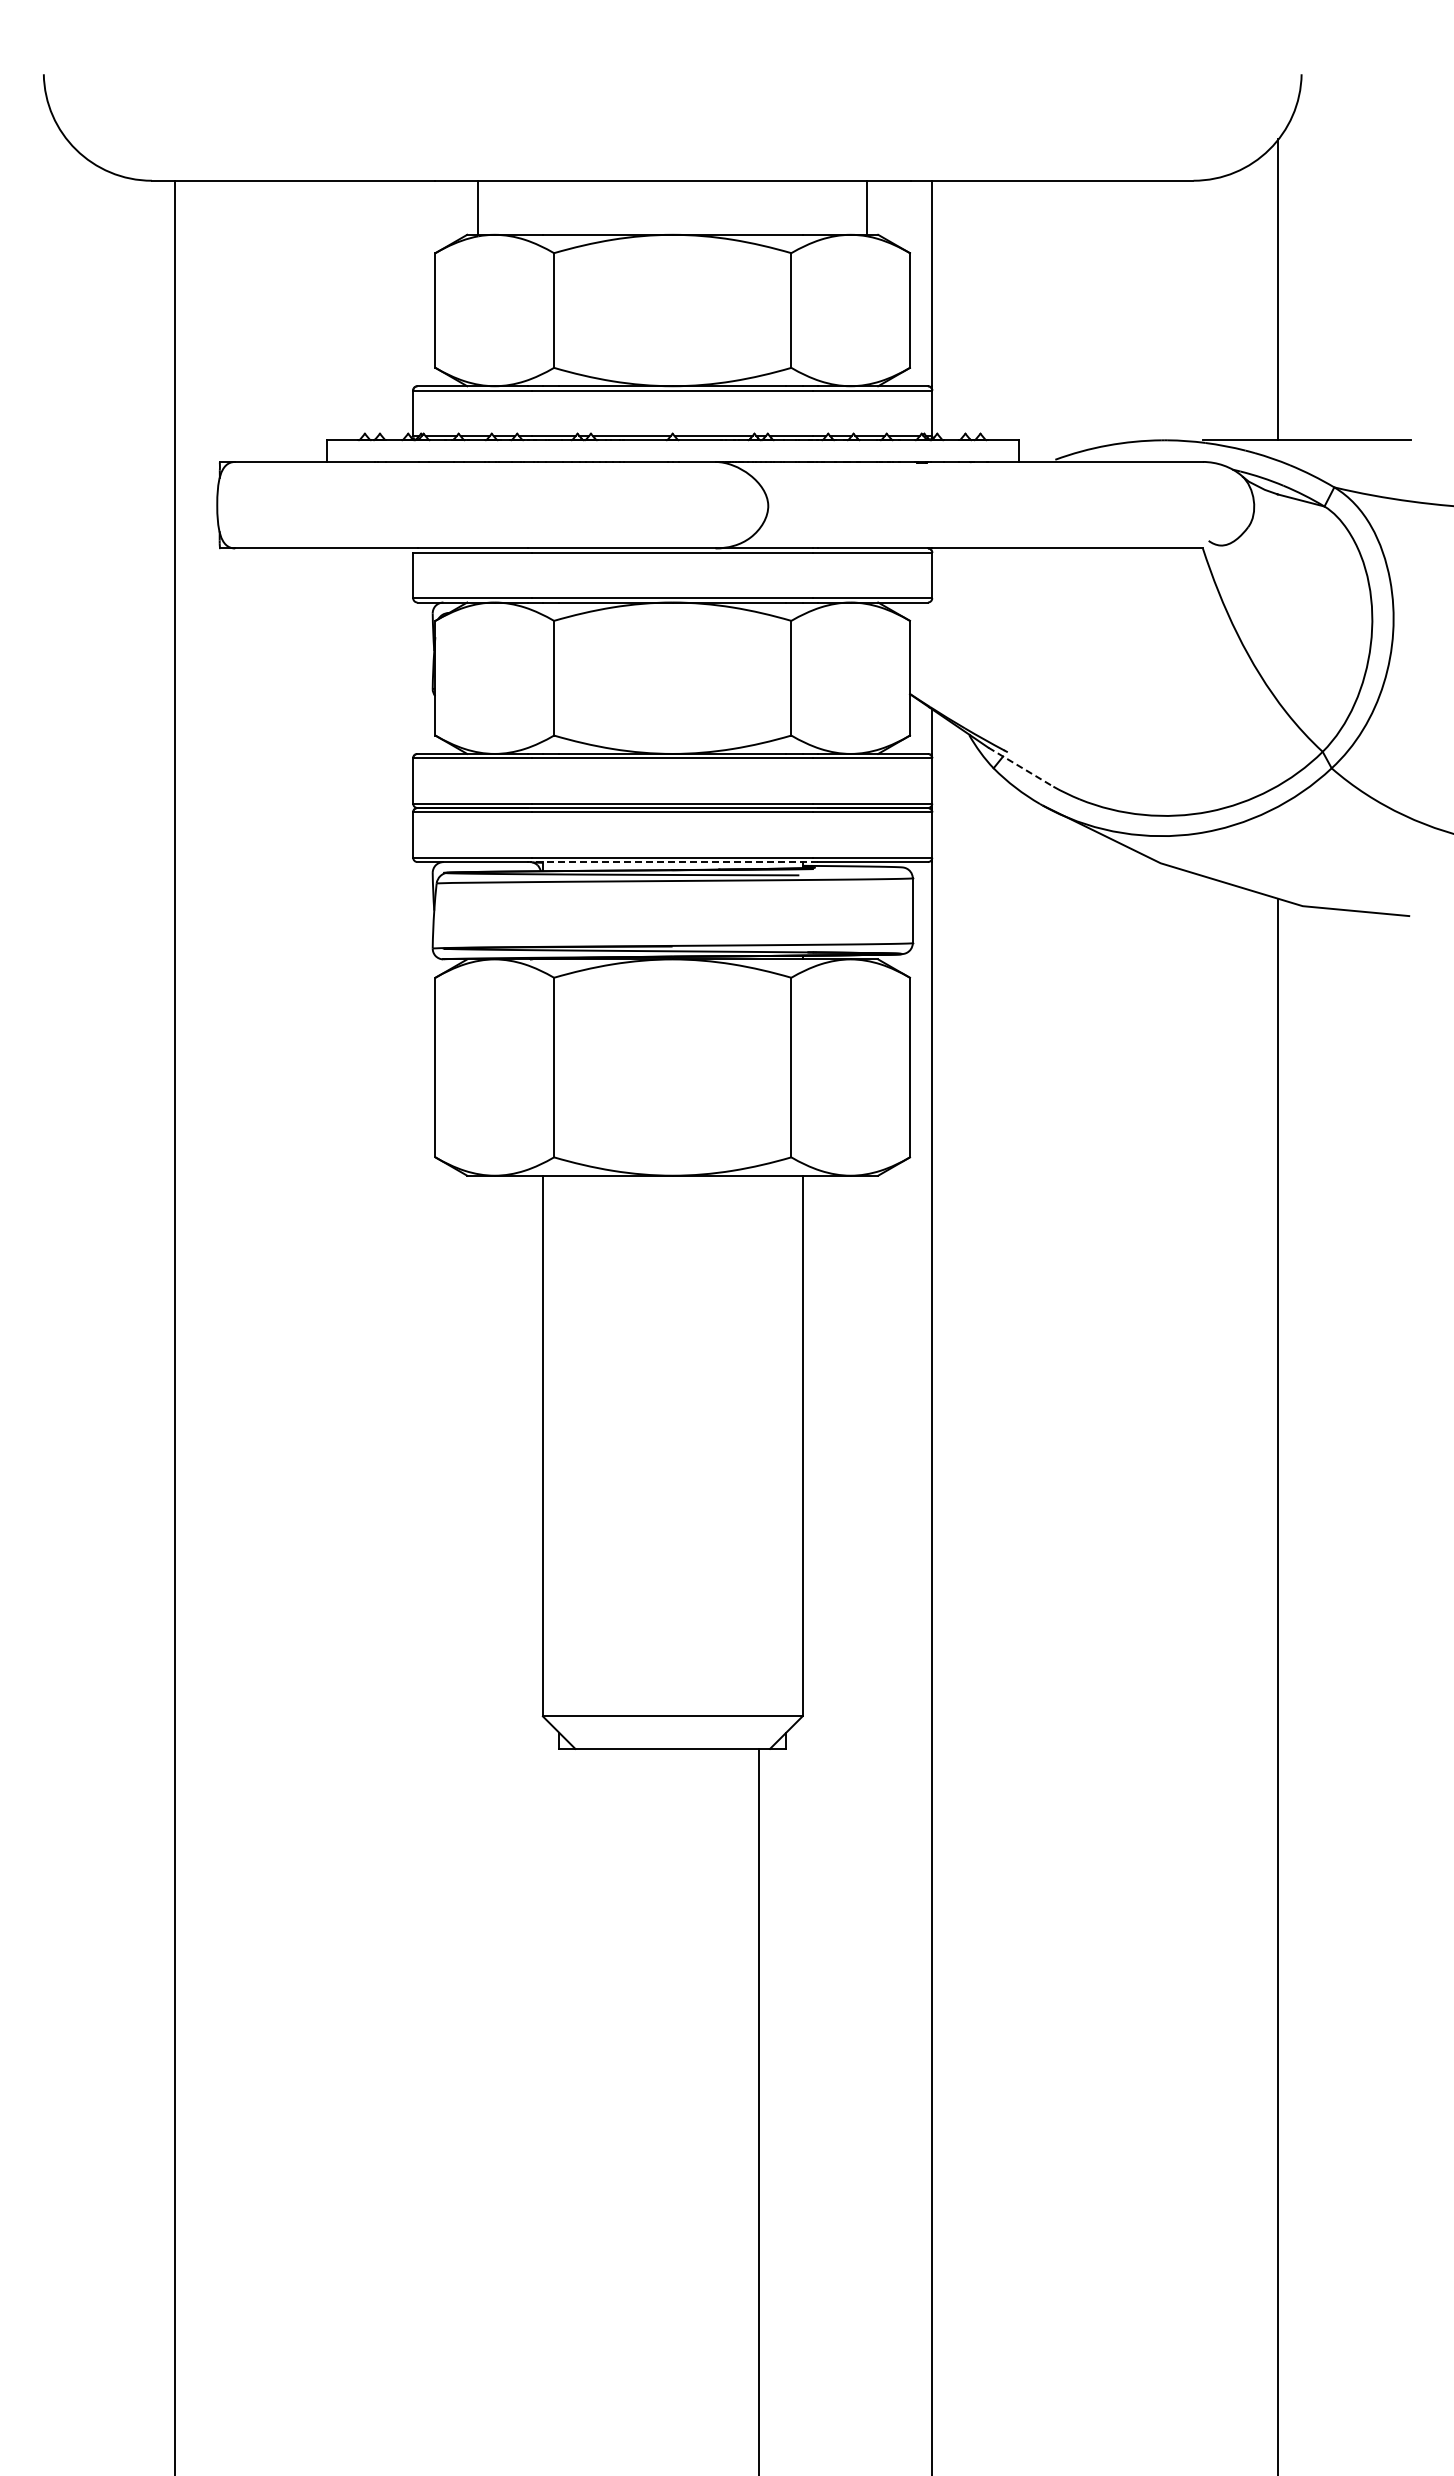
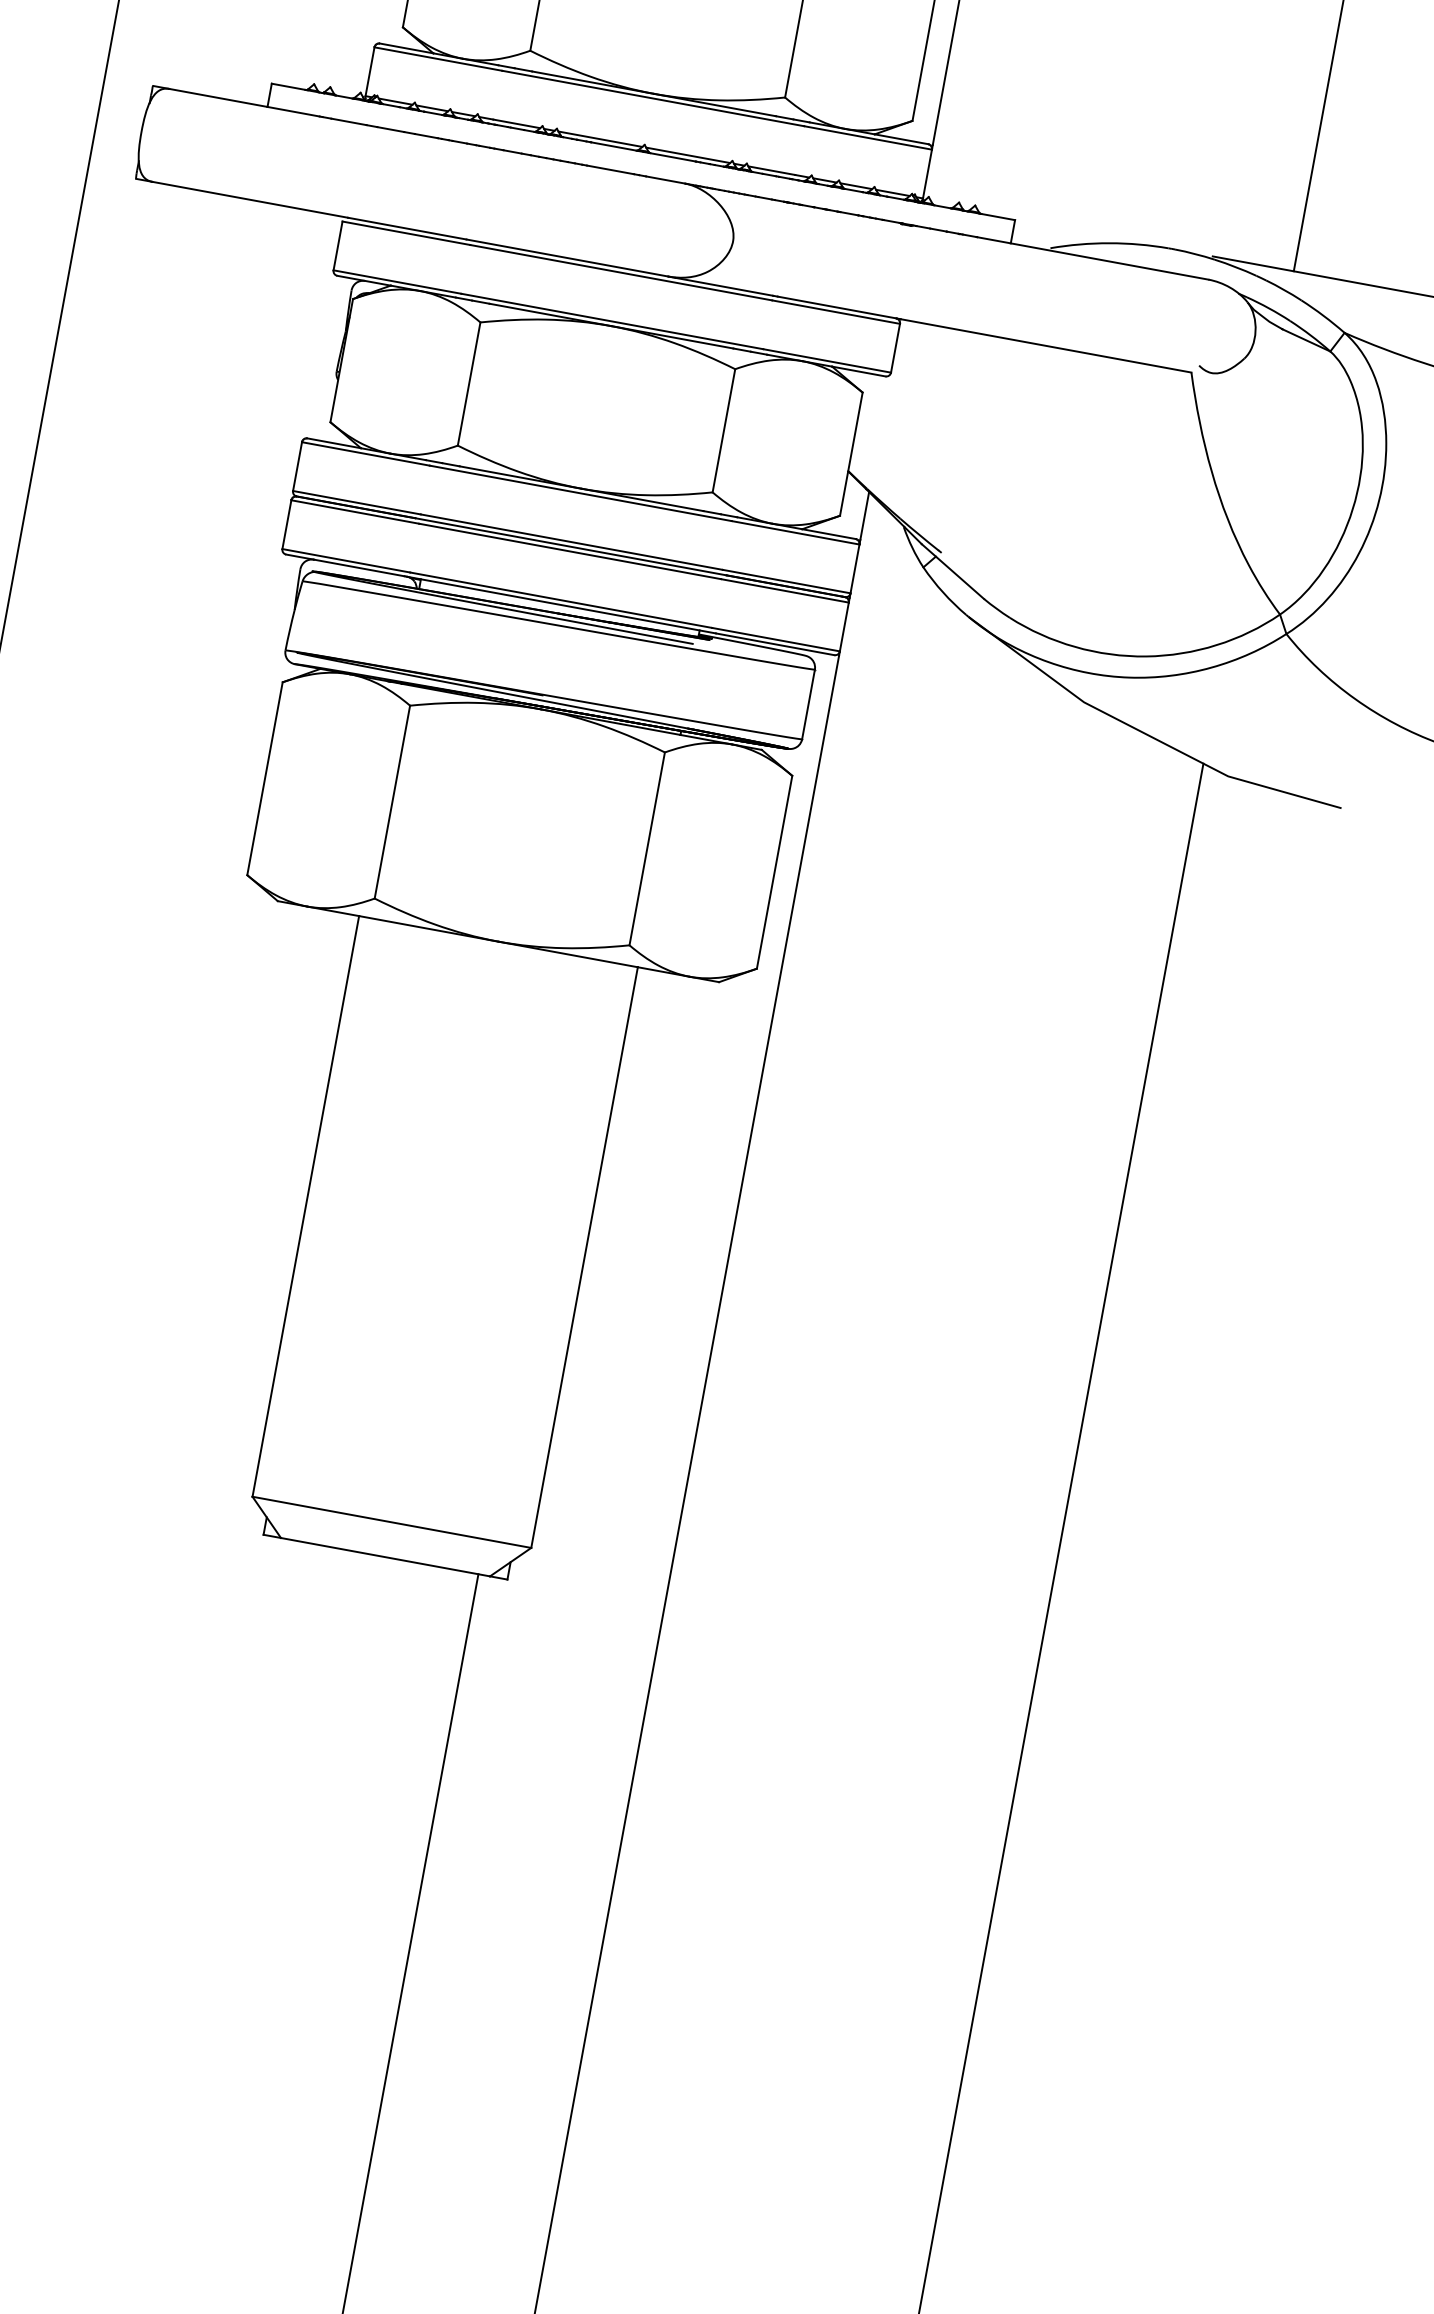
line: (1020, 767) -> (952, 571), dashed -> solid
line: (673, 862) -> (561, 605), dashed -> solid

